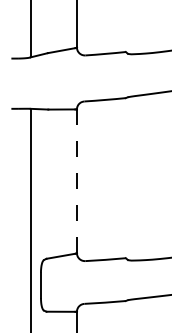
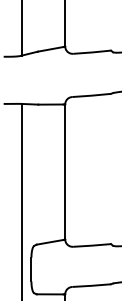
line: (76, 181) -> (64, 172), dashed -> solid

